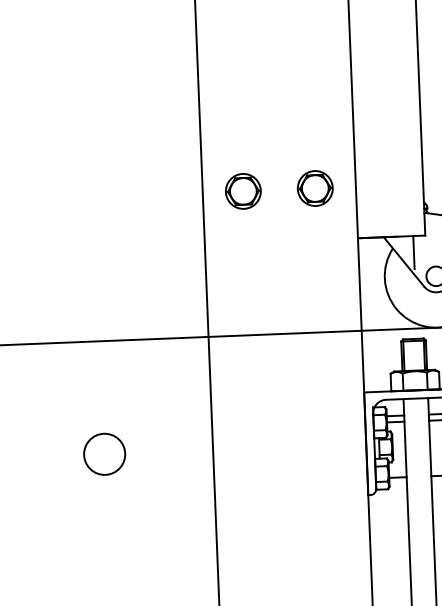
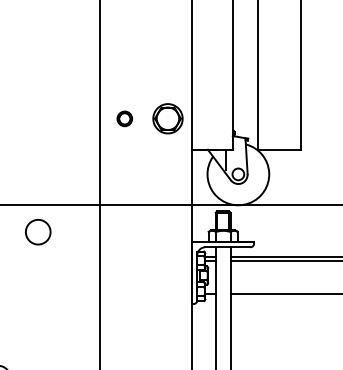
part: (314, 187) -> (167, 118), size x1.4
part: (242, 190) -> (124, 118), size x0.7
circle: (105, 454) -> (38, 232), moved

